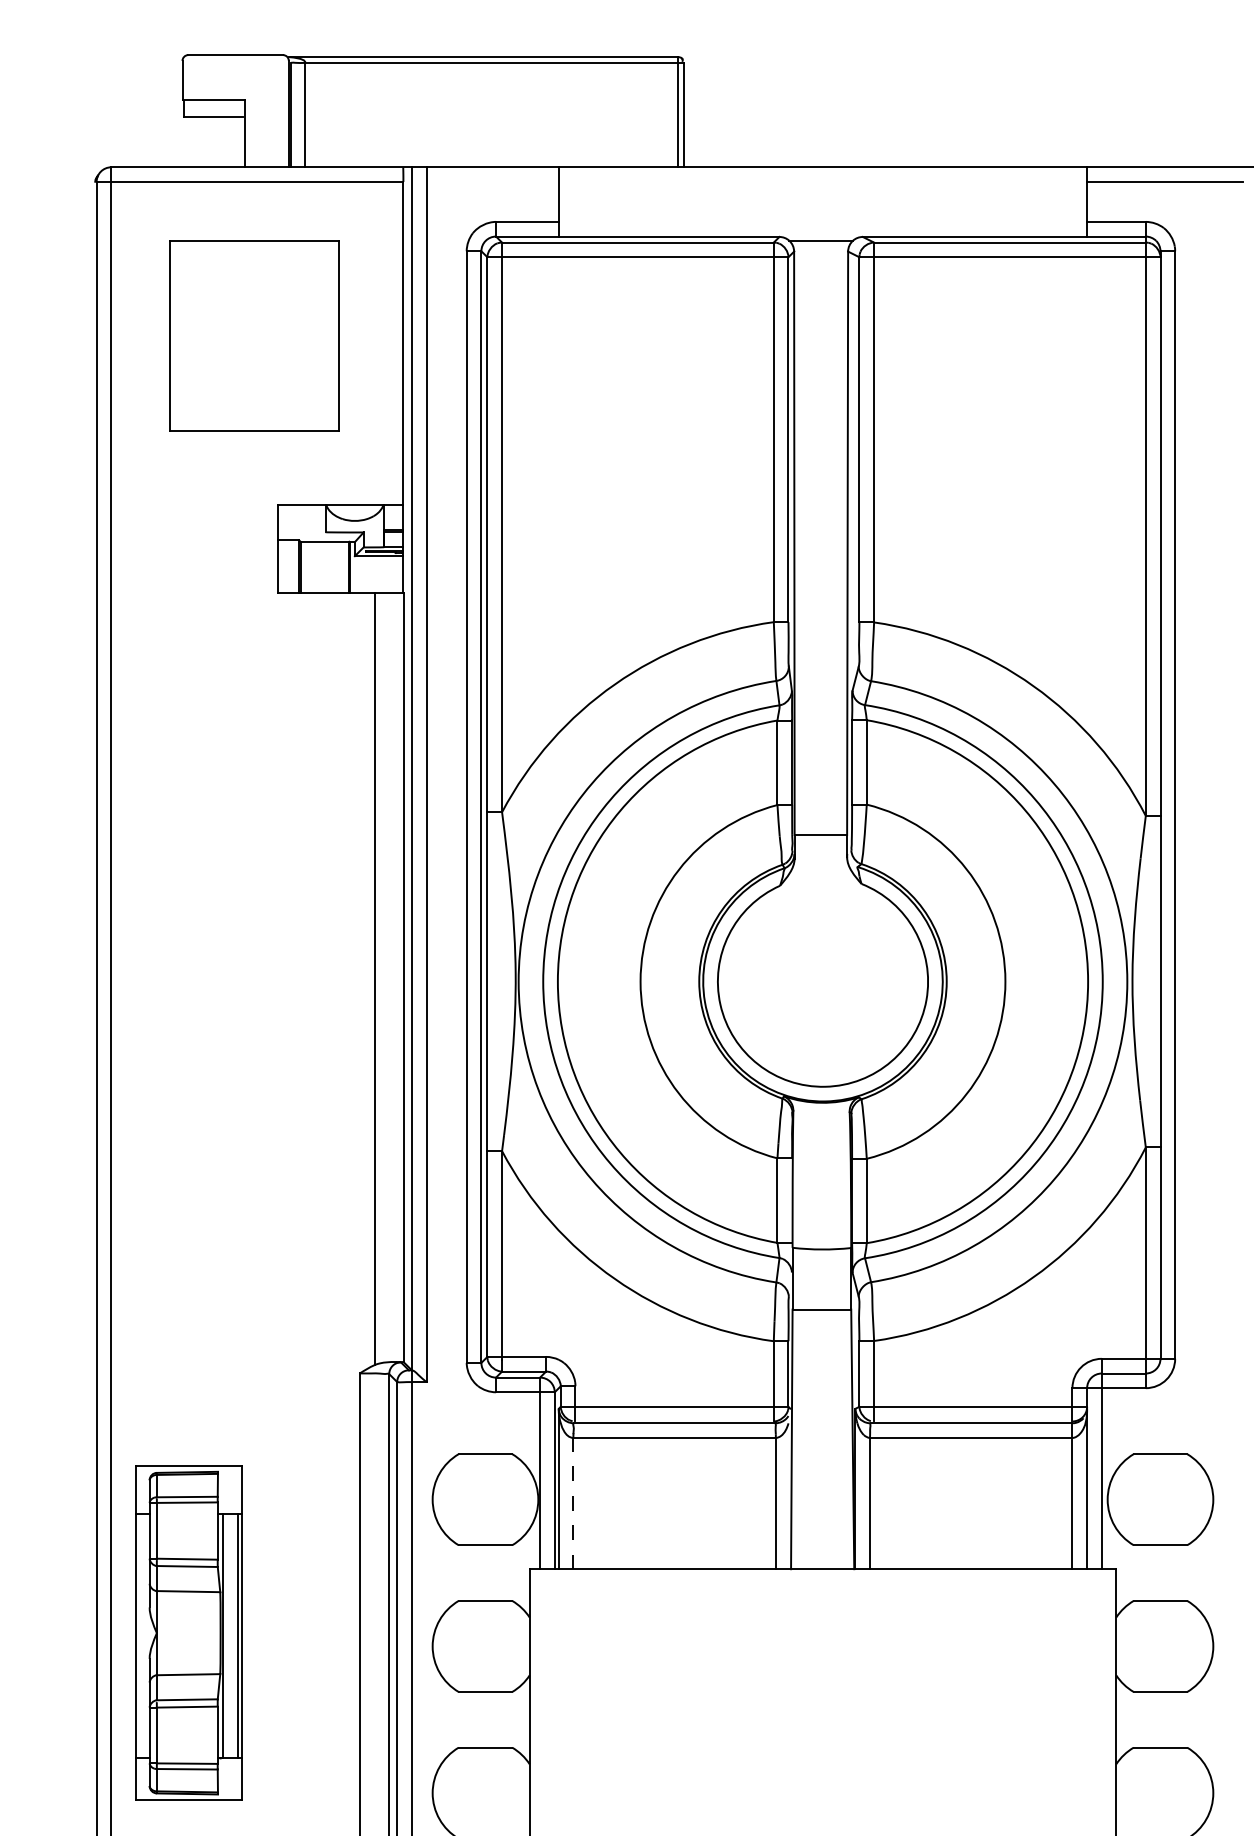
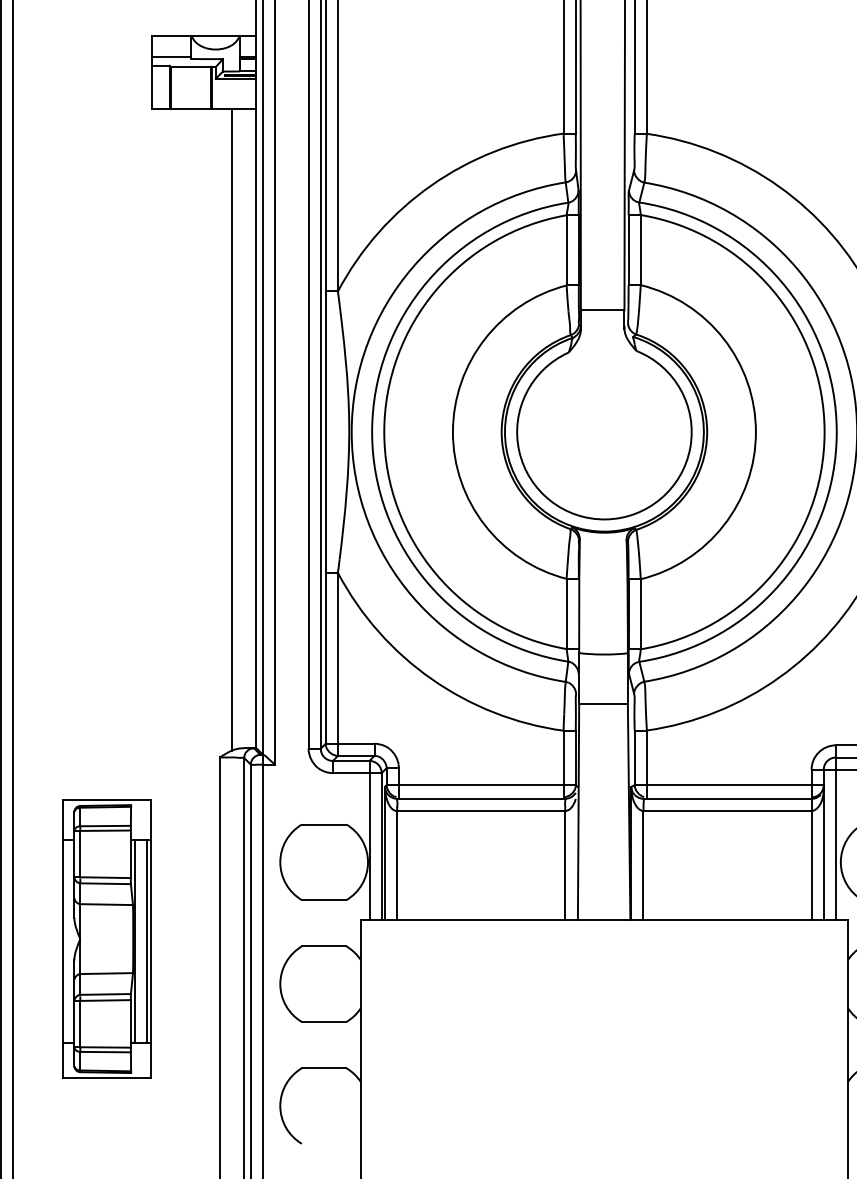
line: (301, 529) -> (171, 56), added
line: (573, 1503) -> (397, 865), dashed -> solid
part: (188, 1632) -> (106, 938), moved

